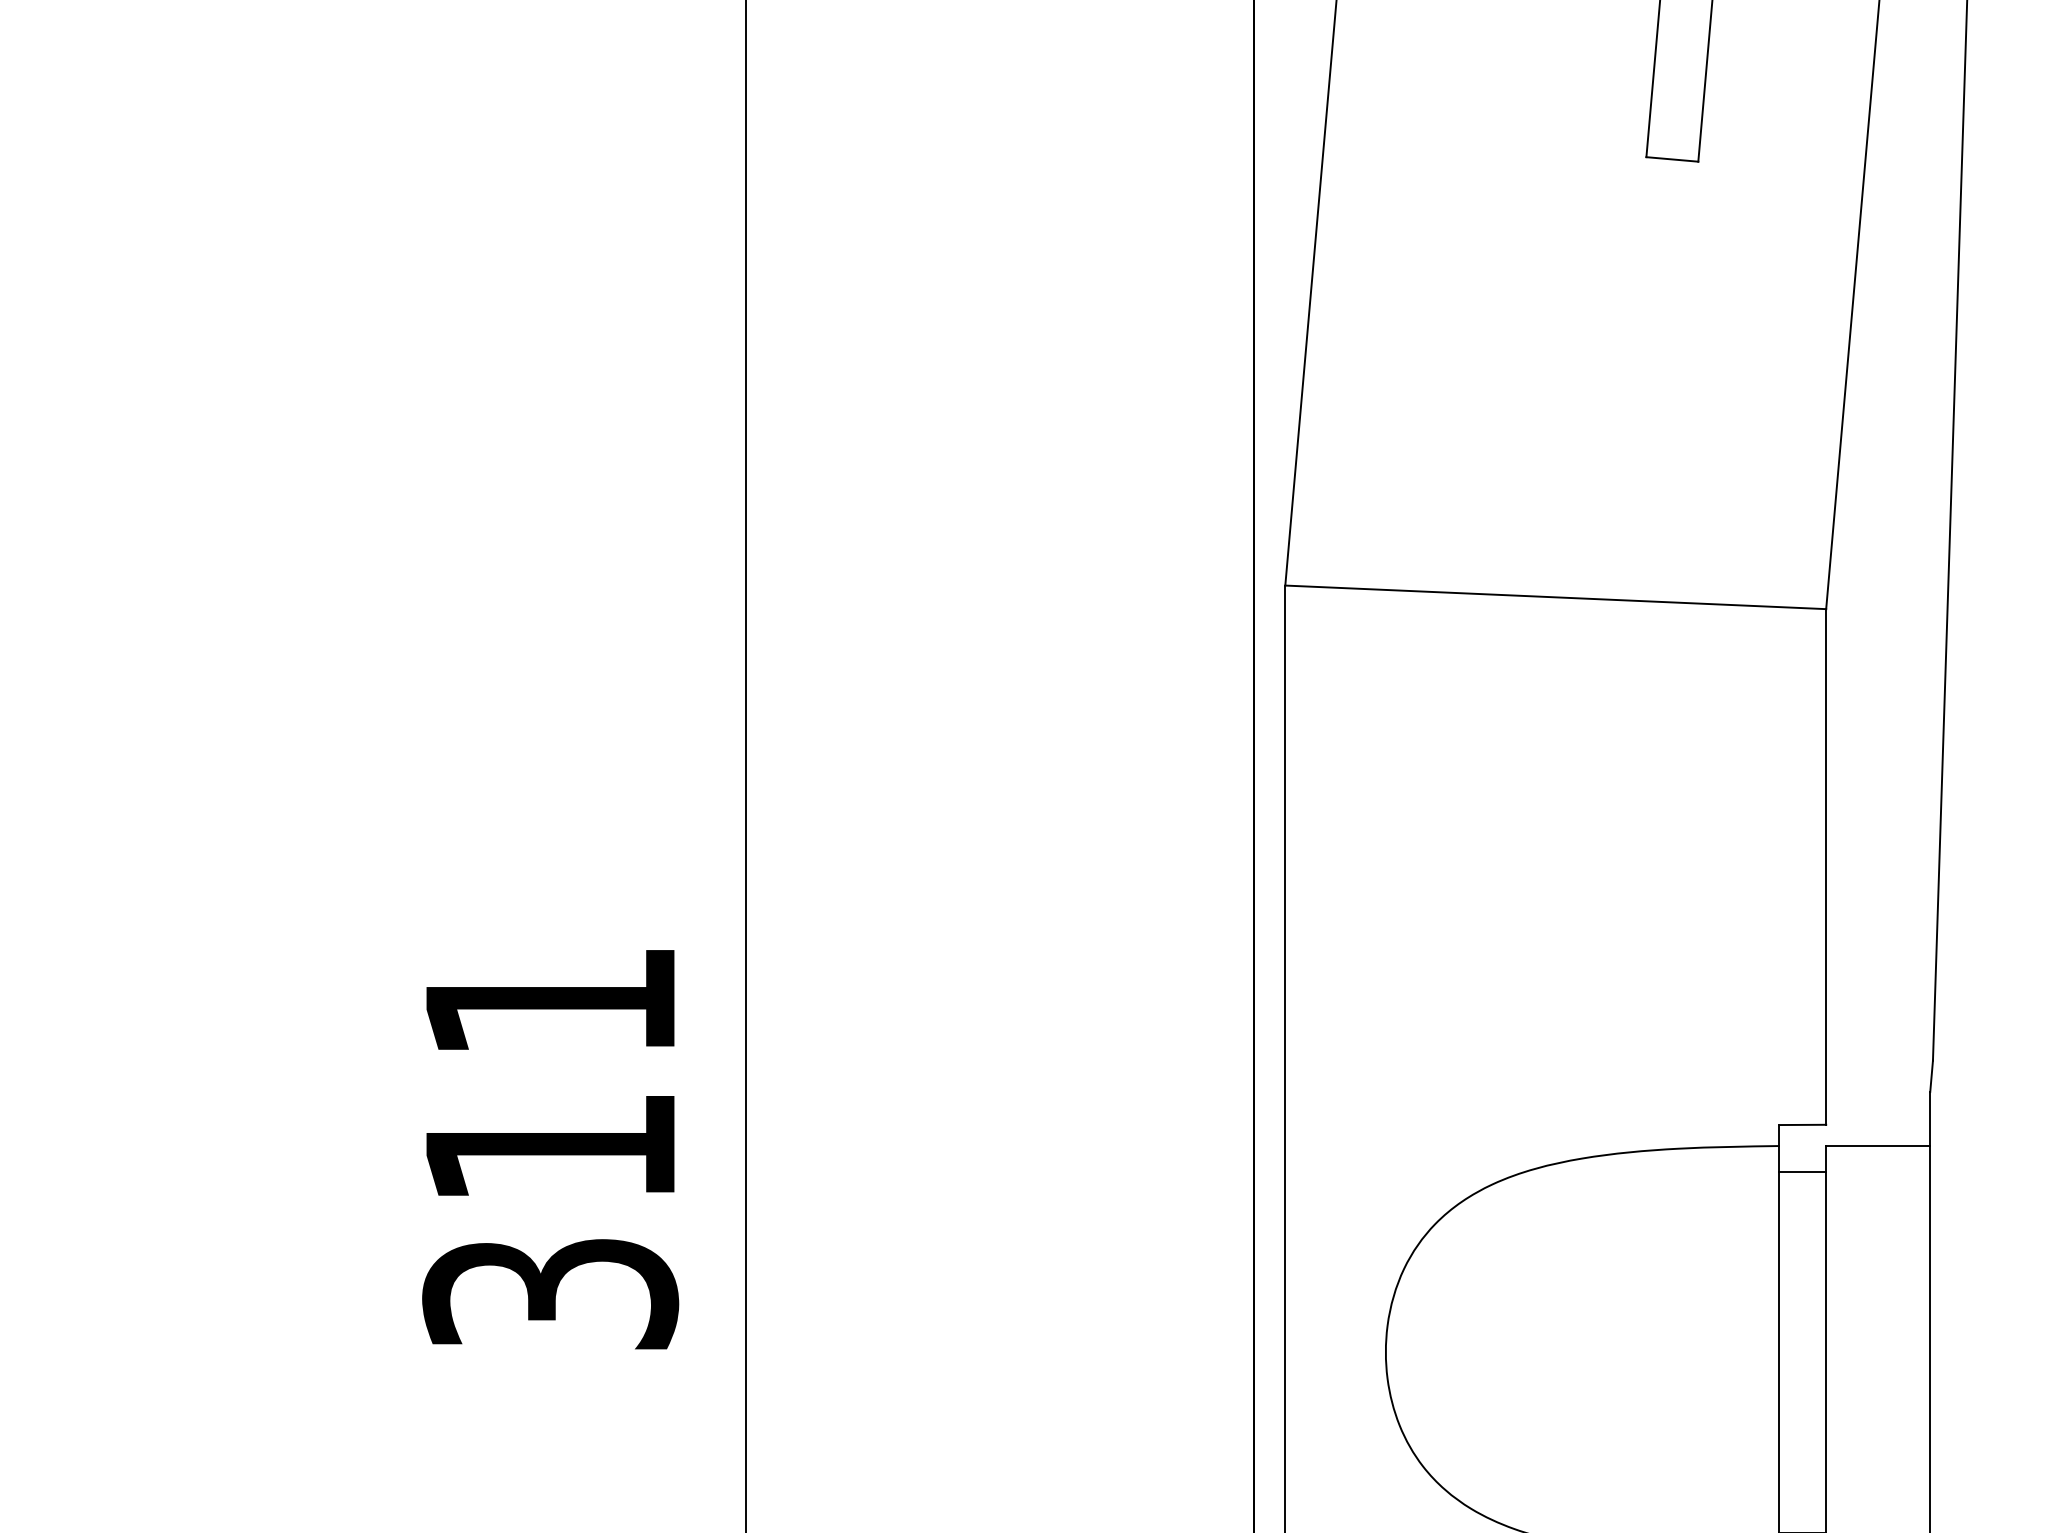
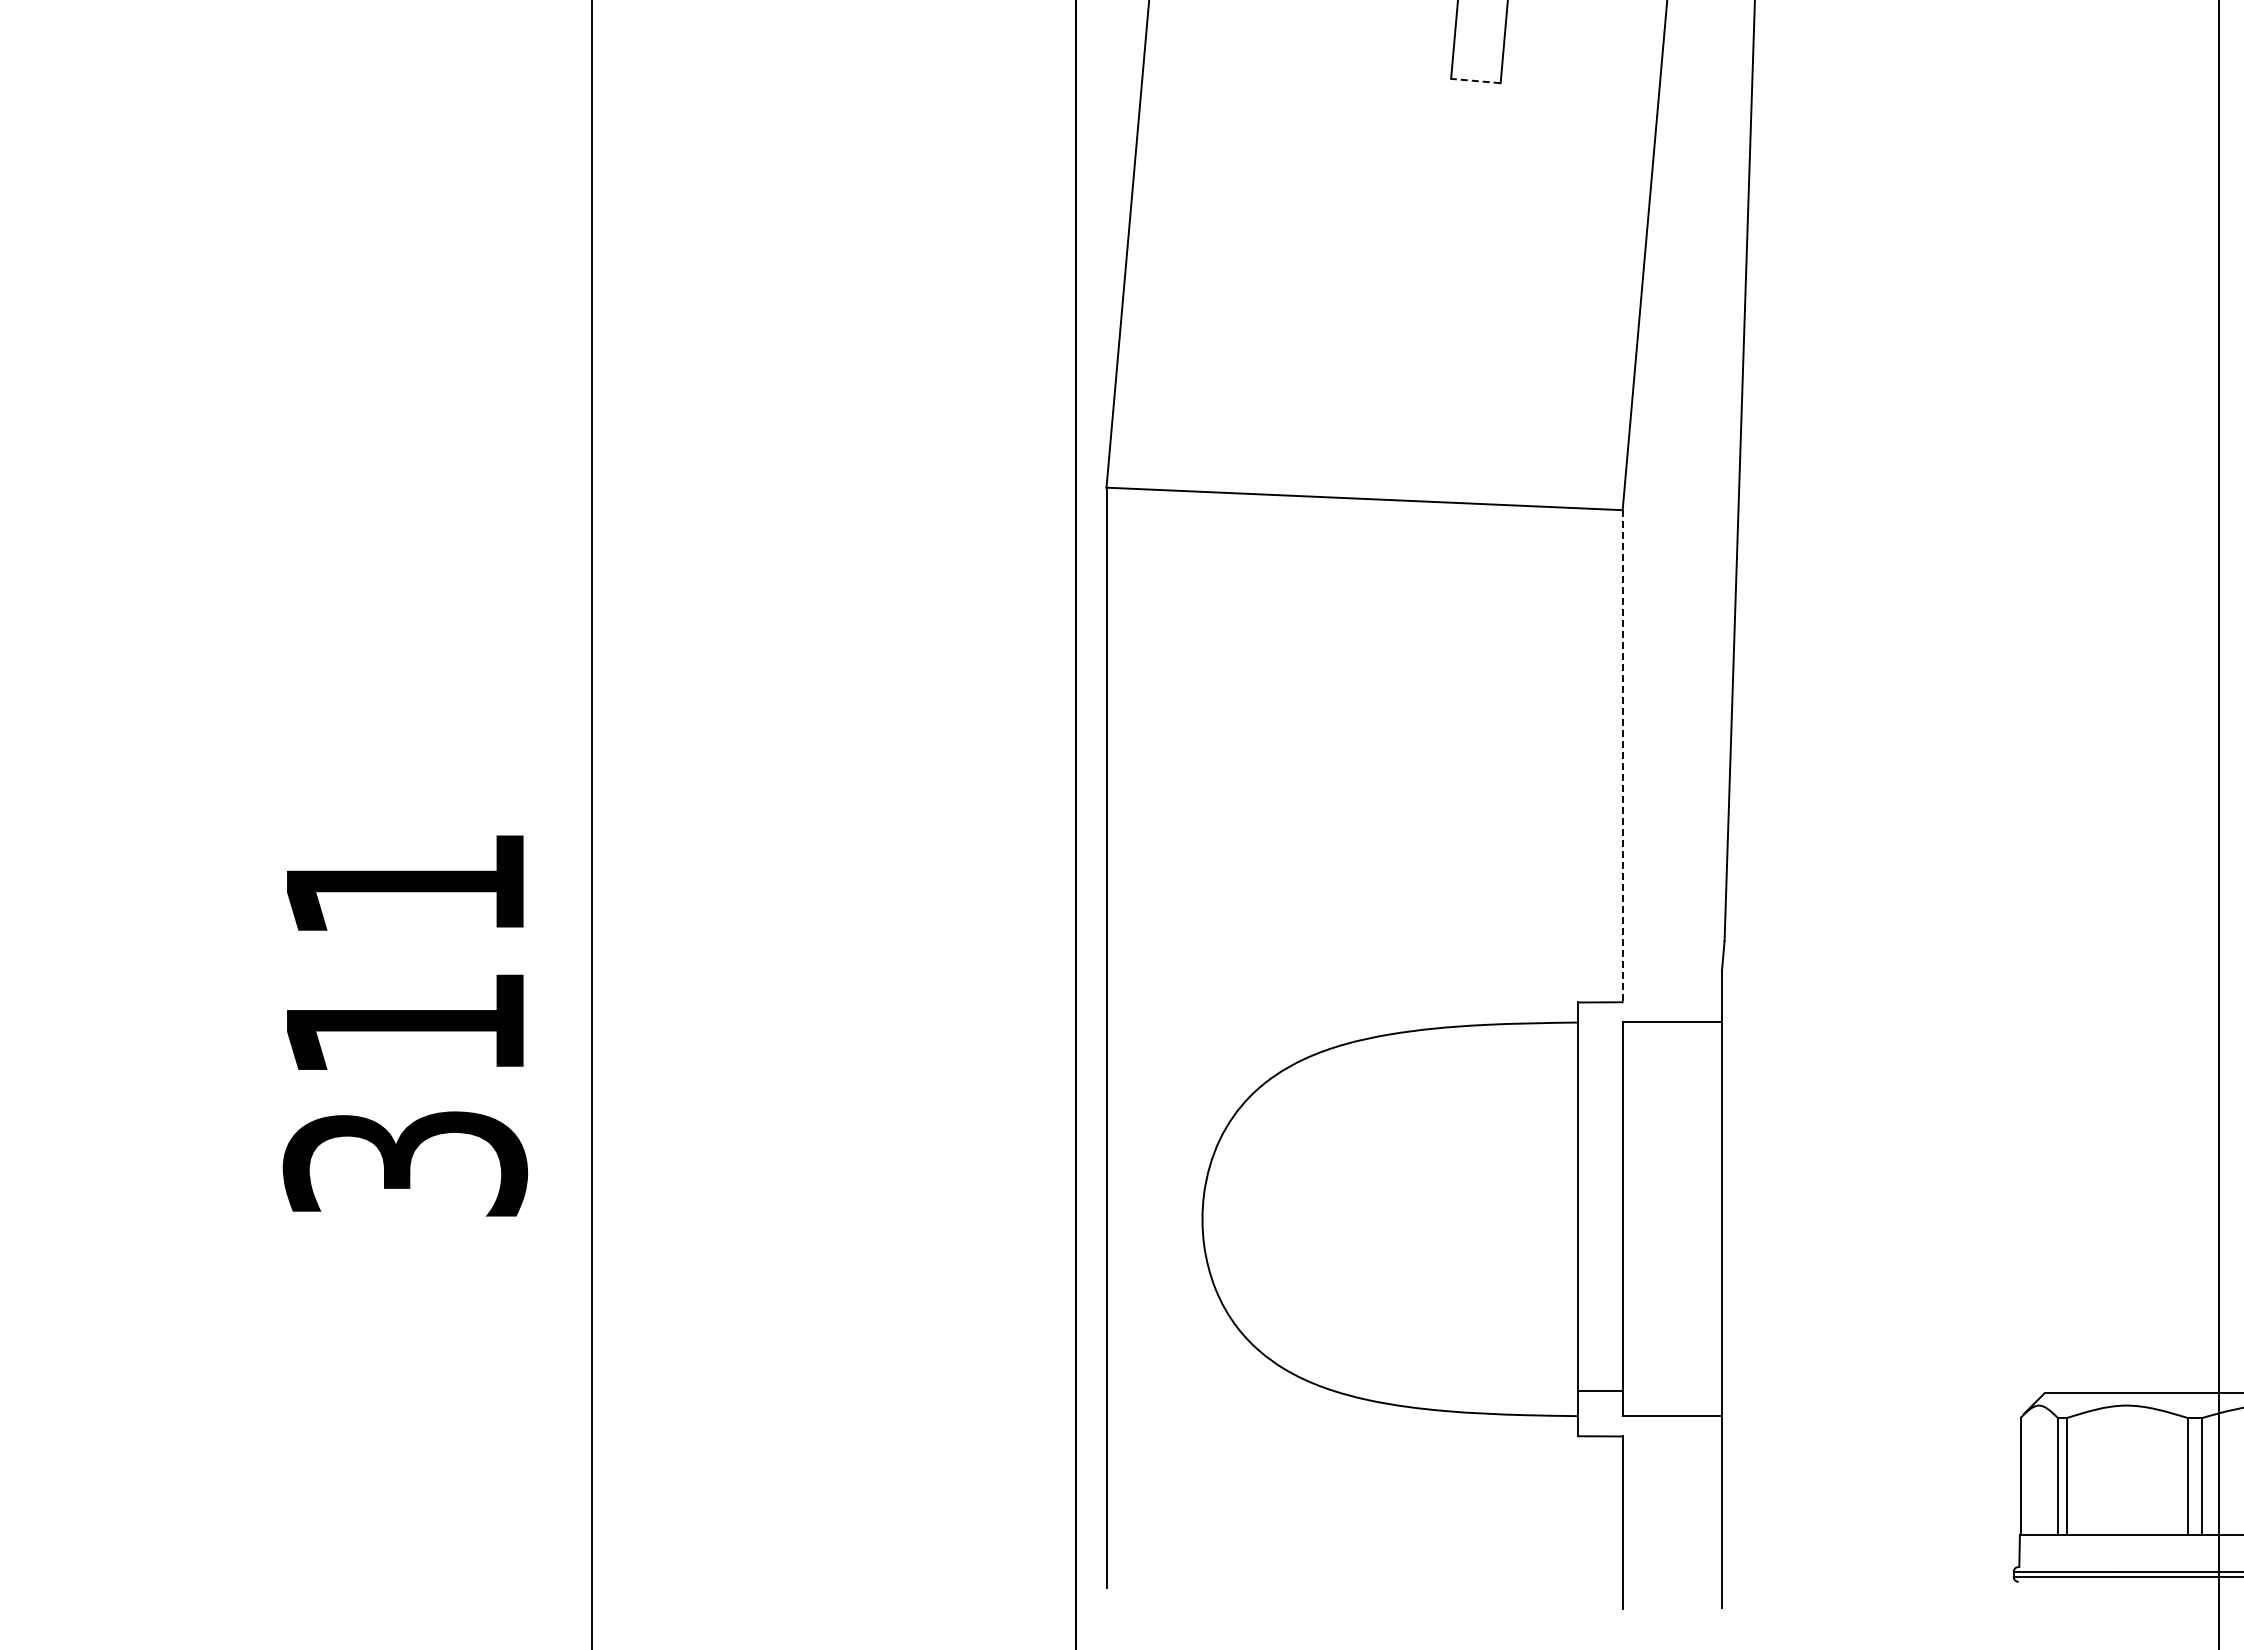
line: (1671, 159) -> (1475, 81), solid -> dashed
line: (1826, 867) -> (1622, 756), solid -> dashed
line: (1801, 1172) -> (1599, 1047), removed

